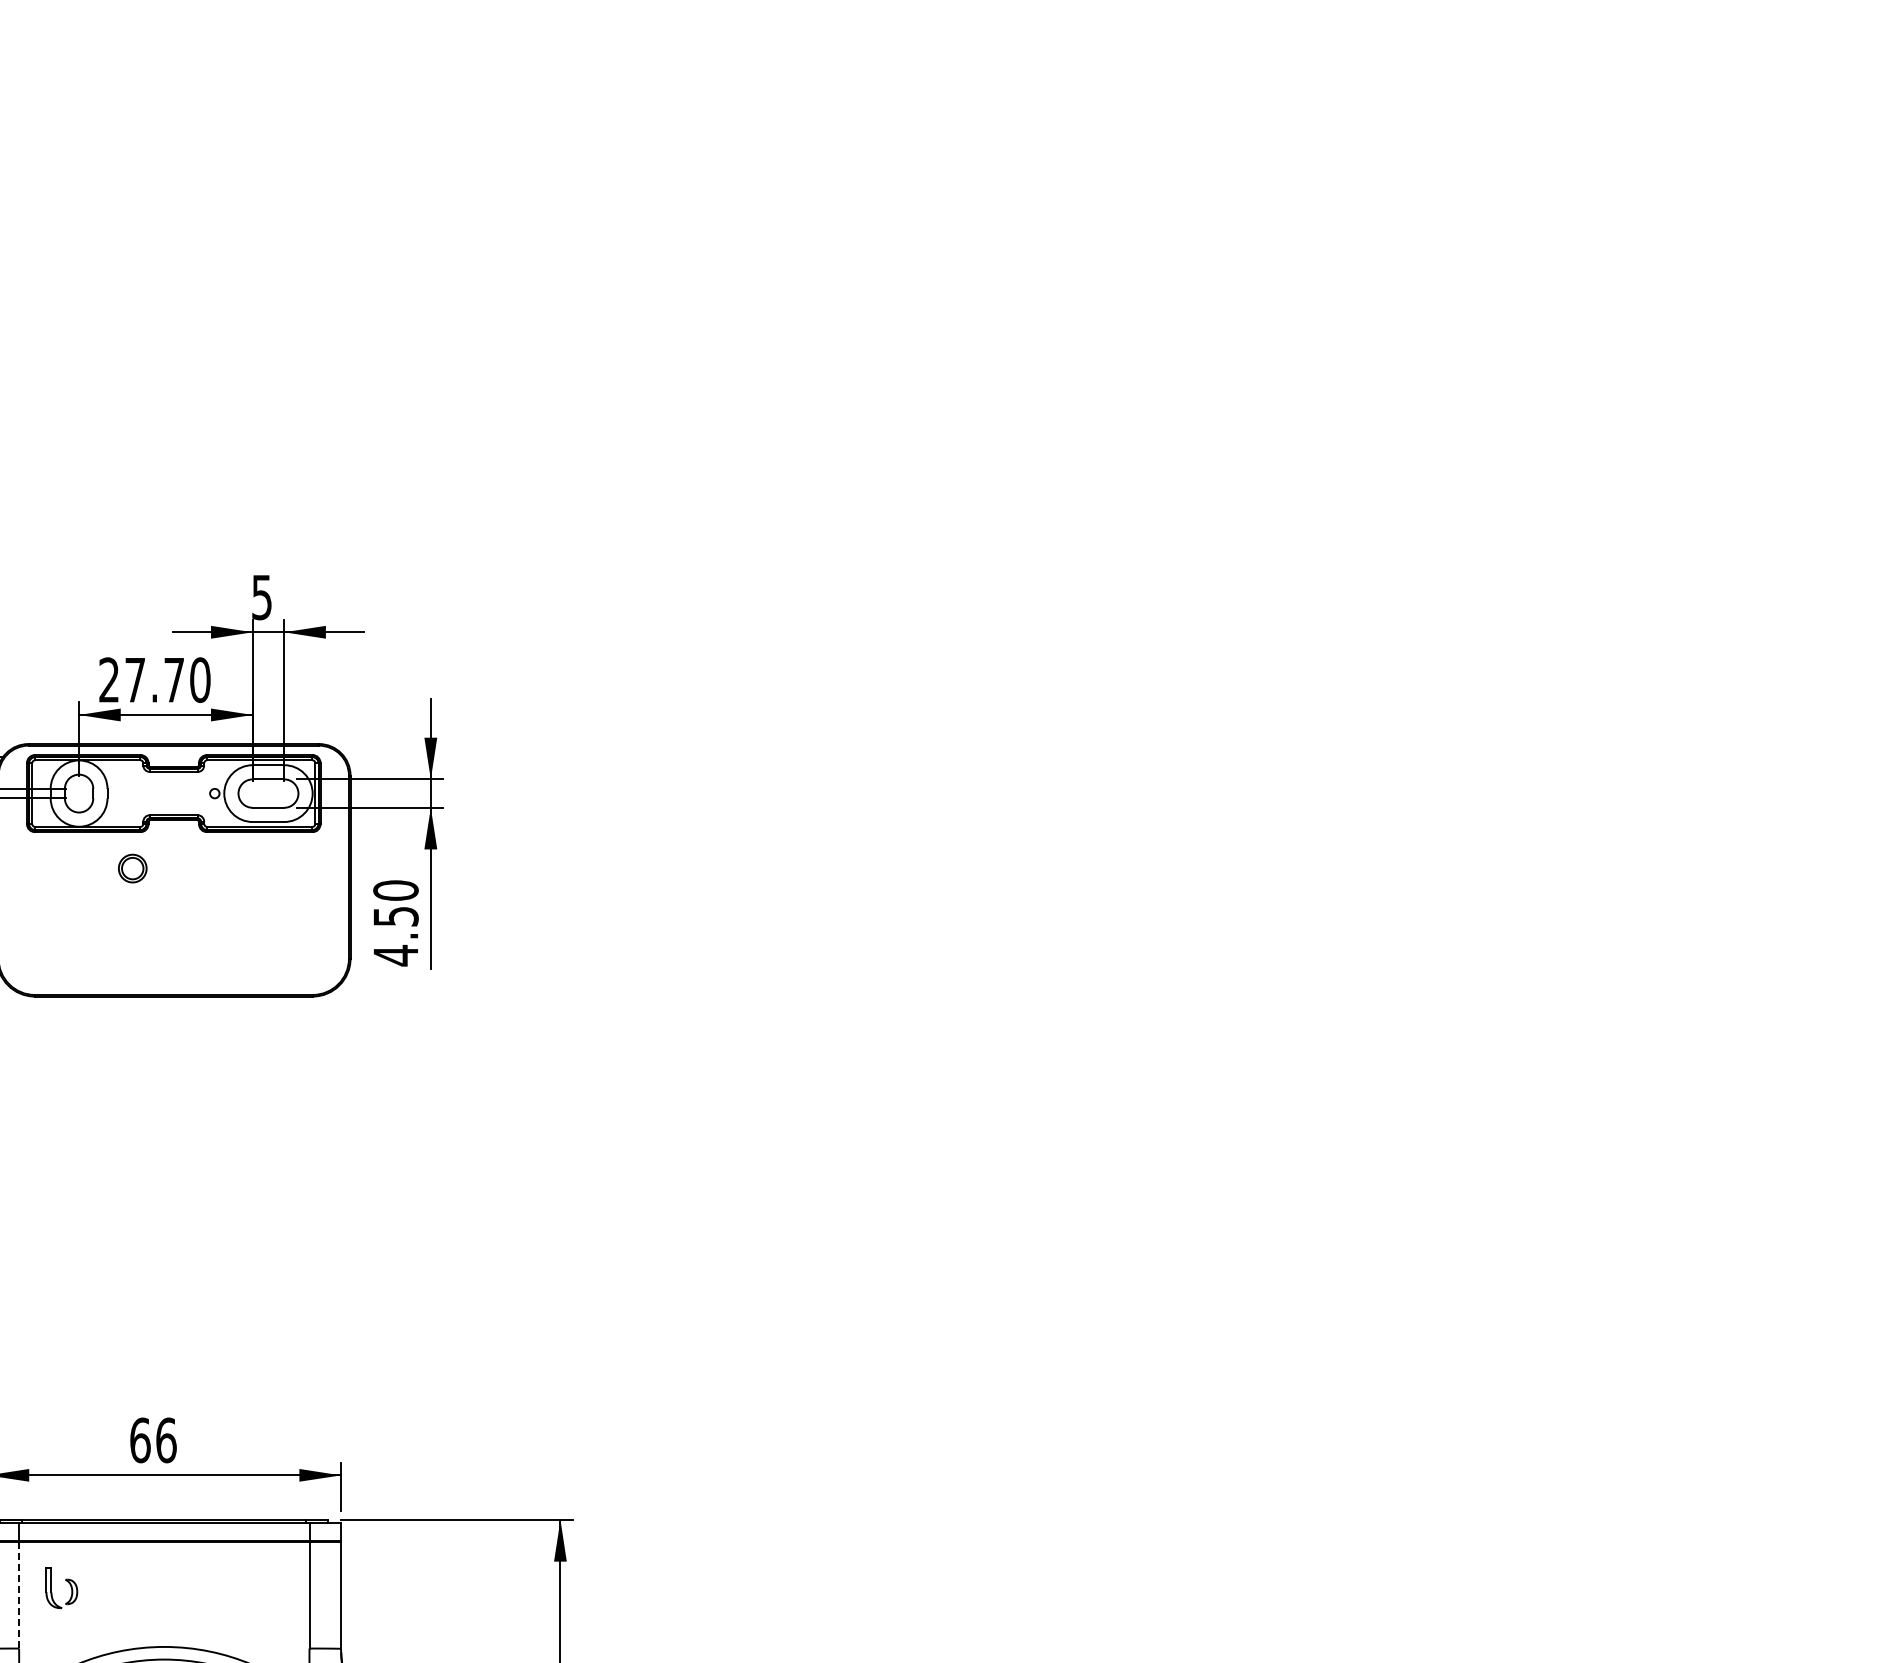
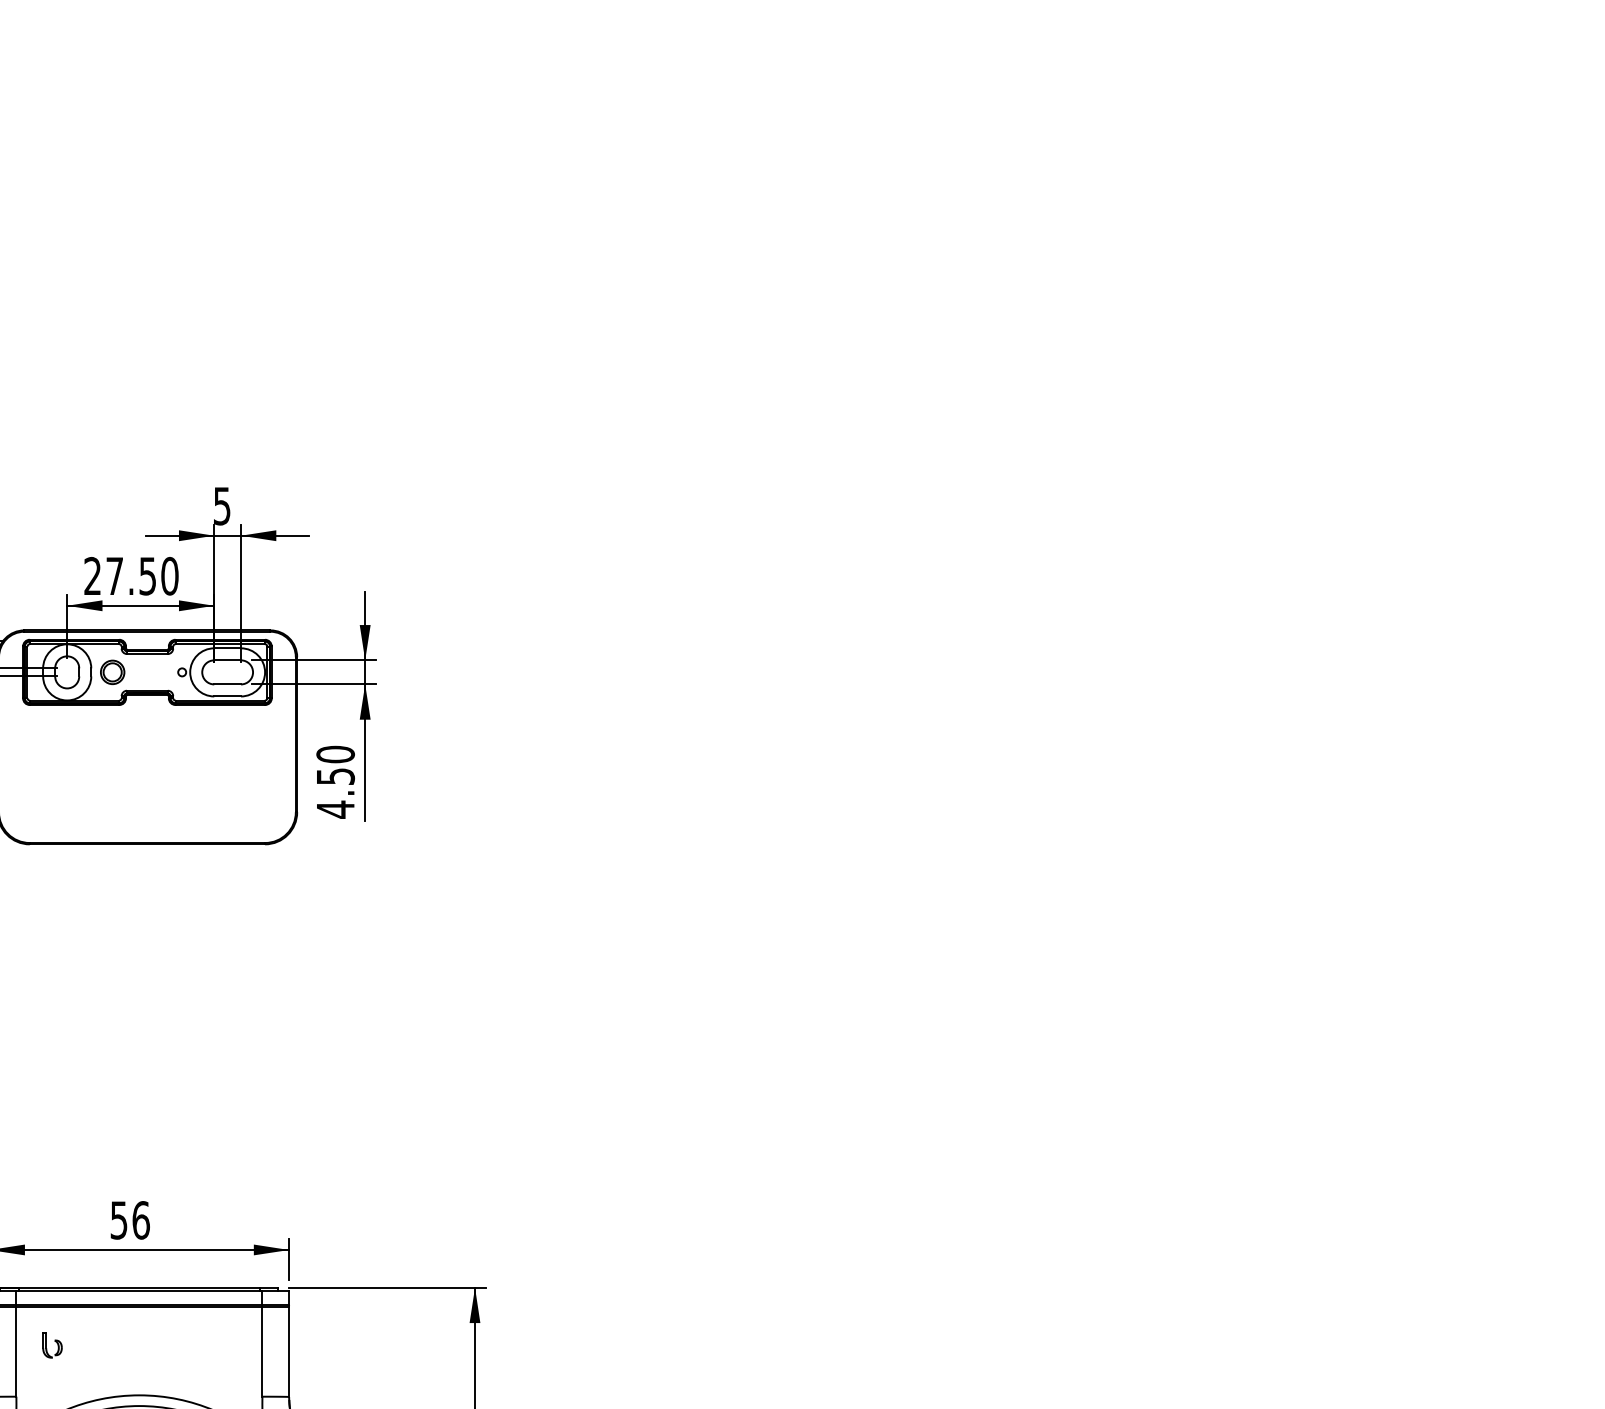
text: (173, 680) -> (147, 576), 27.70 -> 27.50
part: (132, 868) -> (112, 672), moved
text: (140, 1440) -> (119, 1220), 66 -> 56
part: (61, 1588) -> (52, 1345), size x0.71
line: (19, 1595) -> (16, 1351), dashed -> solid

